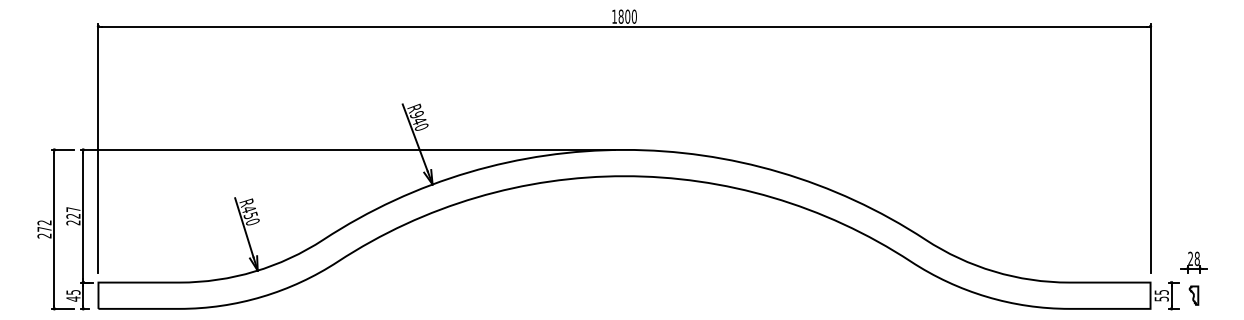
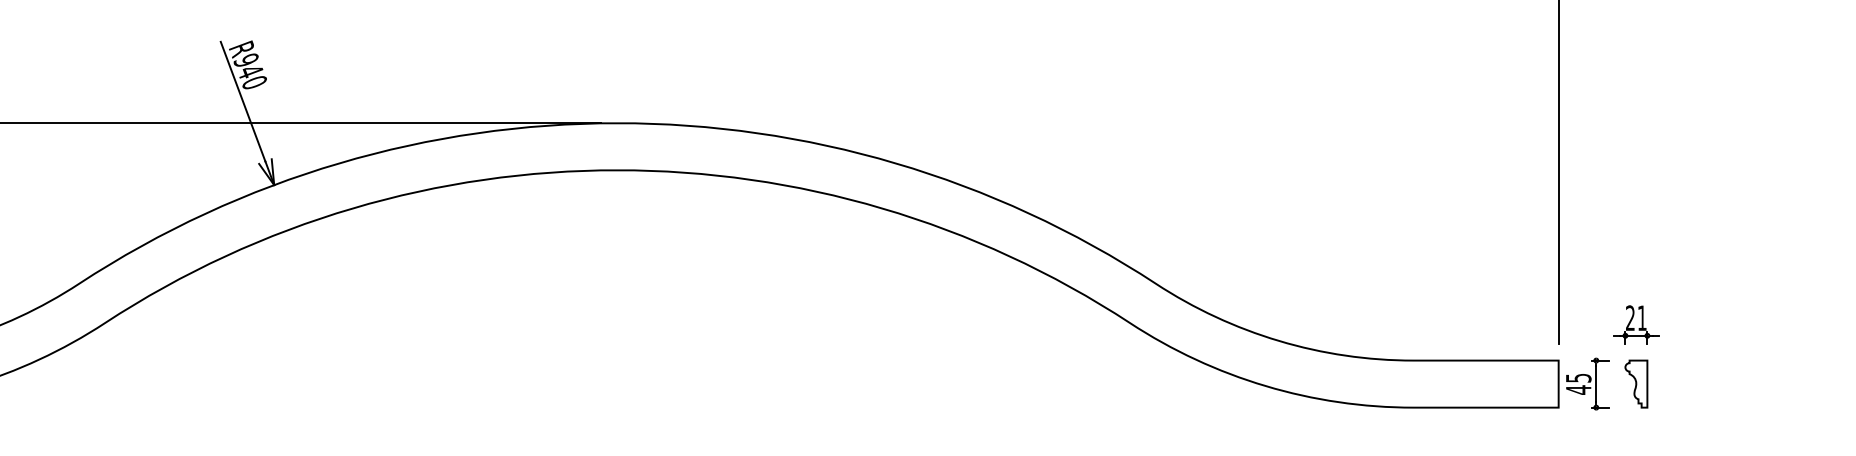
text: (1196, 258) -> (1640, 317), 28 -> 21
part: (1193, 295) -> (1635, 383), size x1.43
text: (1161, 298) -> (1578, 389), 55 -> 45

